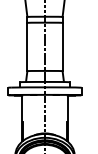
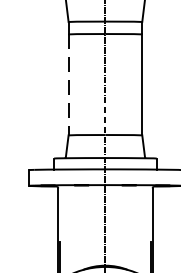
line: (27, 47) -> (68, 85), solid -> dashed

